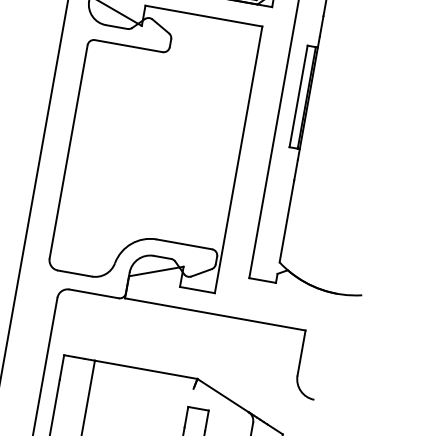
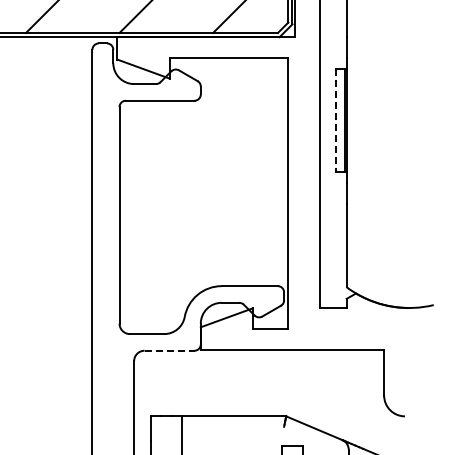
line: (298, 96) -> (336, 120), solid -> dashed
line: (94, 293) -> (169, 350), solid -> dashed

